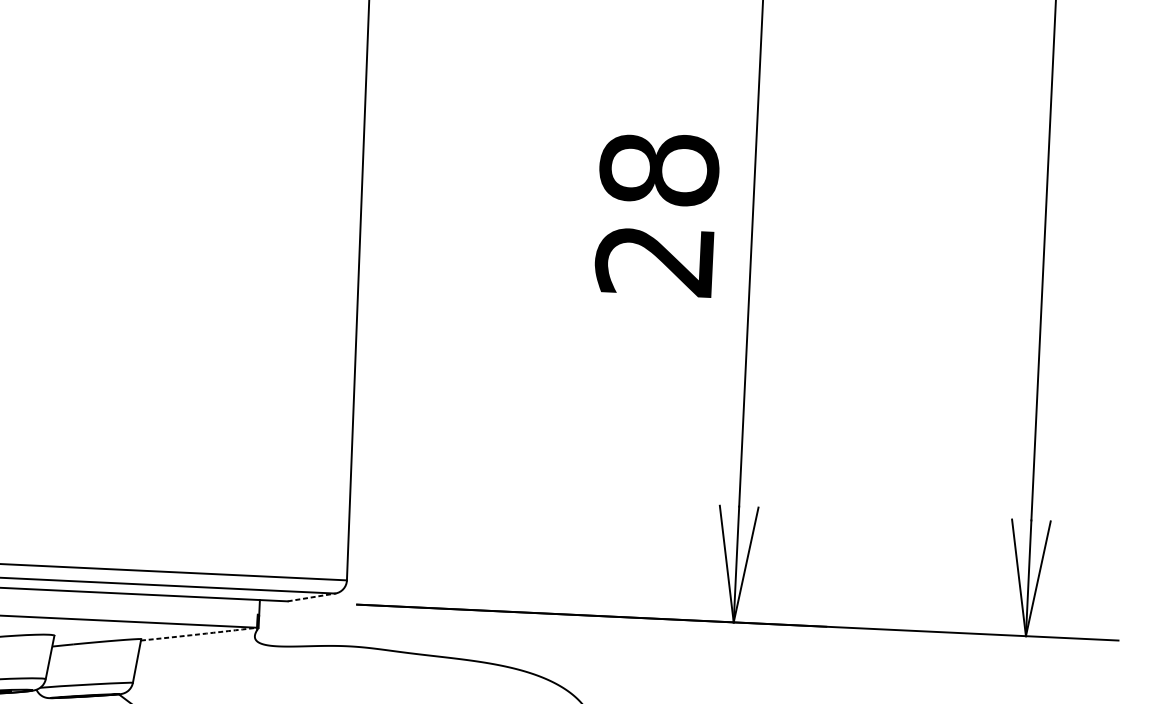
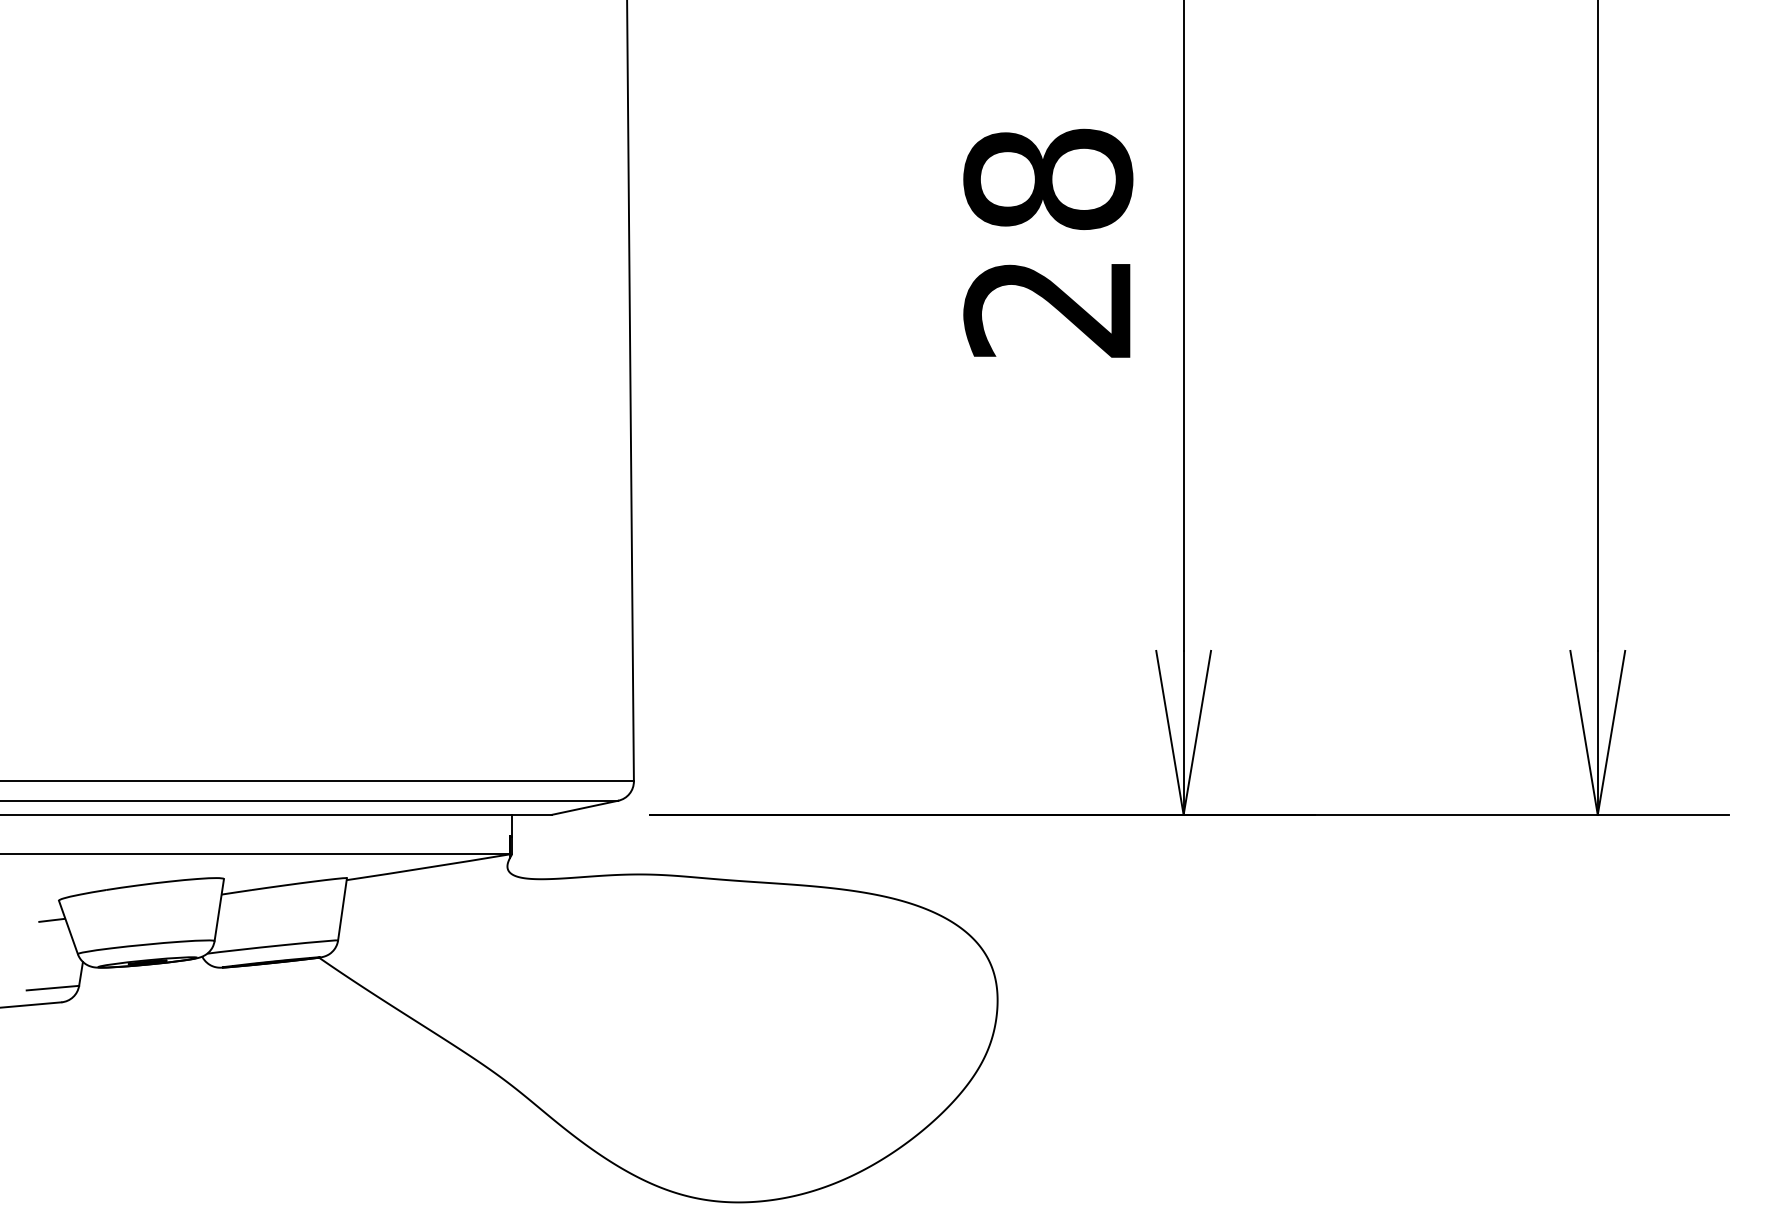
line: (311, 597) -> (585, 807), dashed -> solid
arc: (199, 634) -> (428, 867), dashed -> solid

